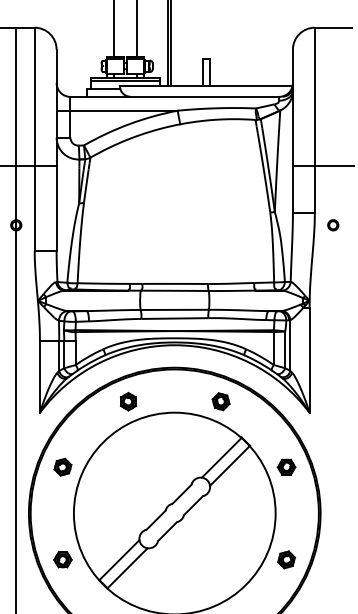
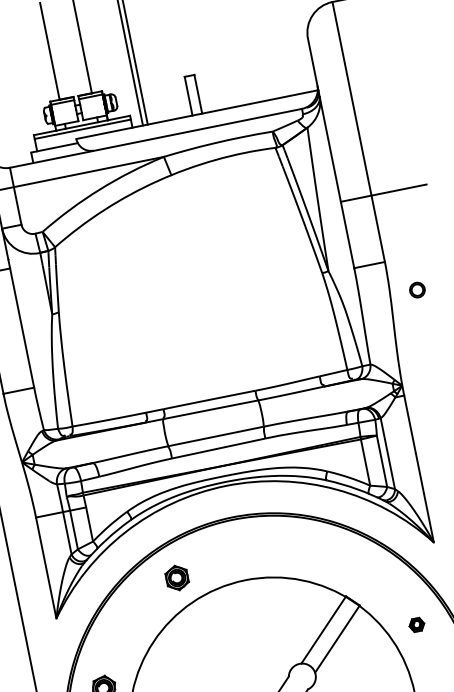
part: (333, 225) -> (417, 290), moved
part: (220, 401) -> (305, 551), removed
part: (286, 466) -> (416, 624), size x0.6

